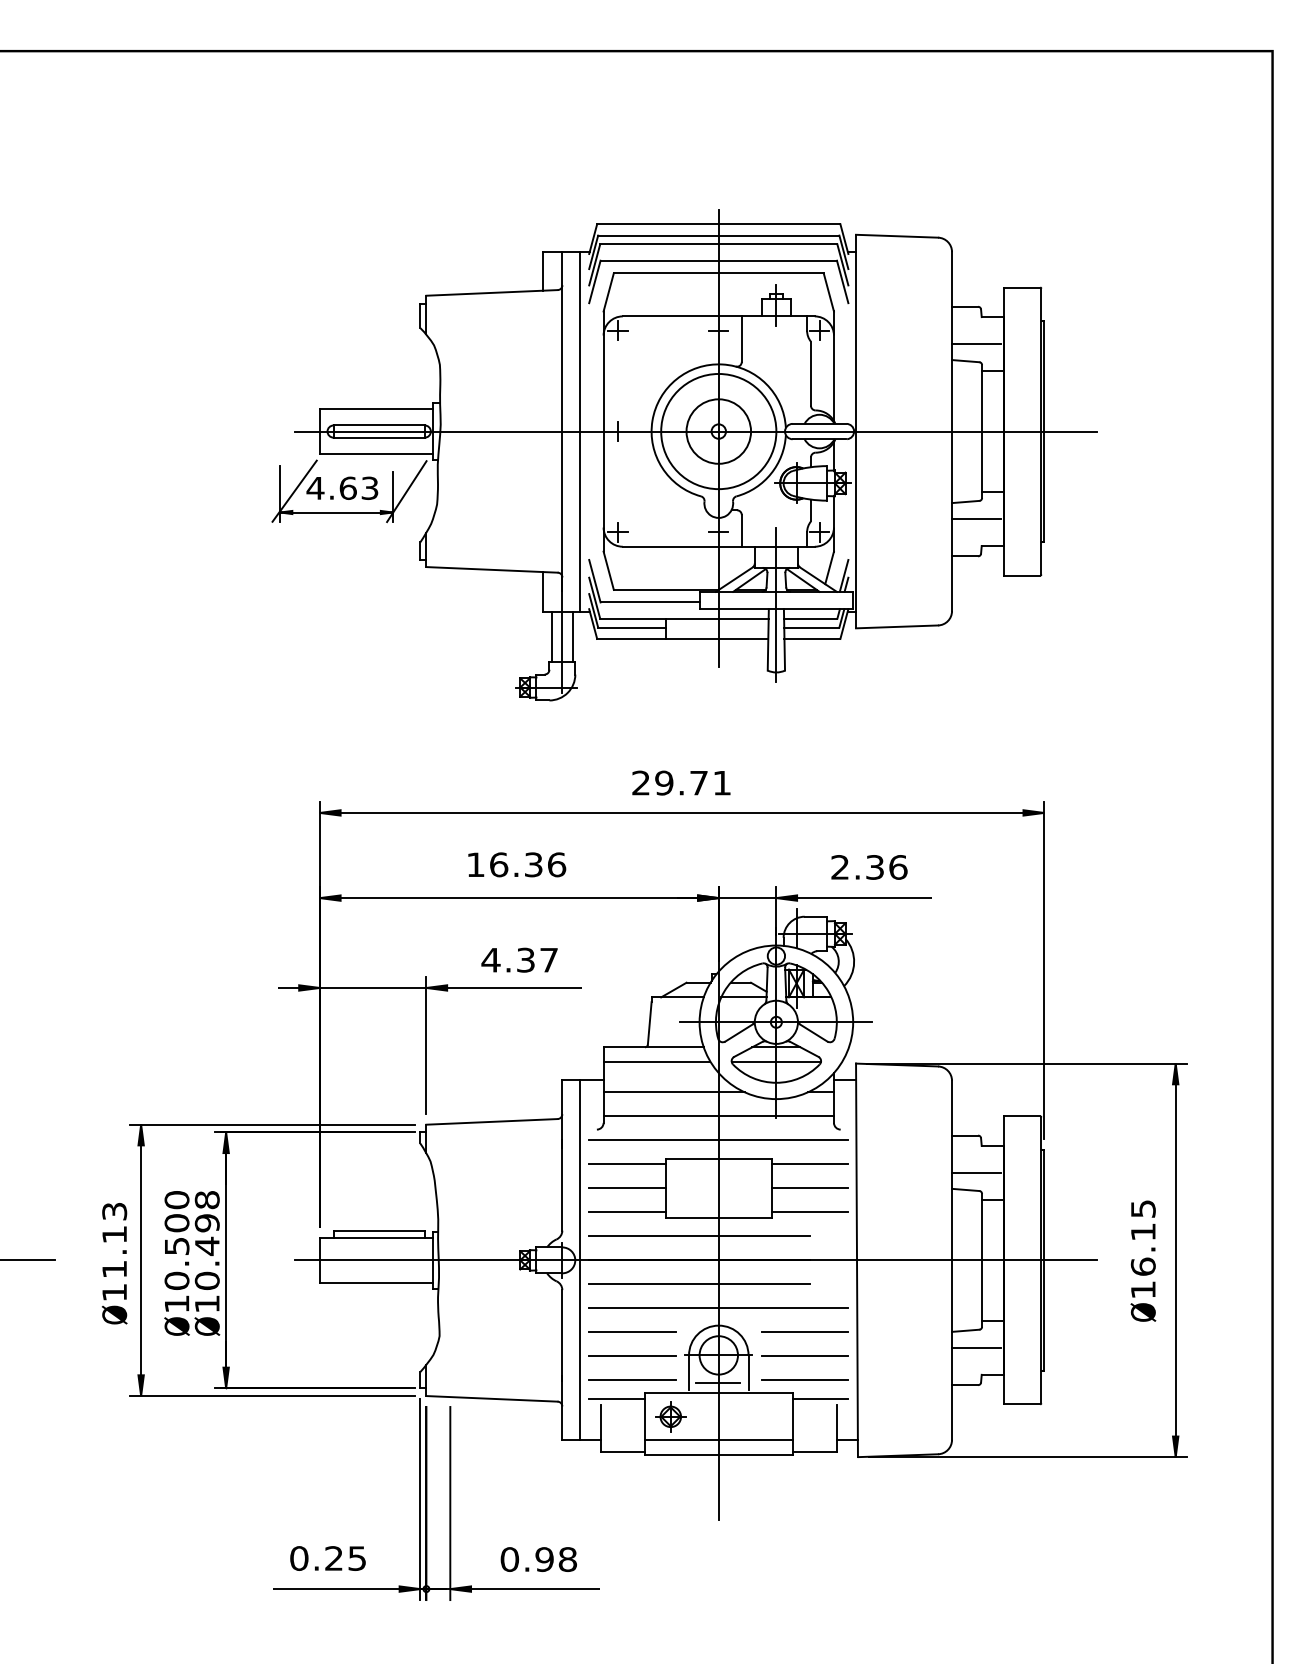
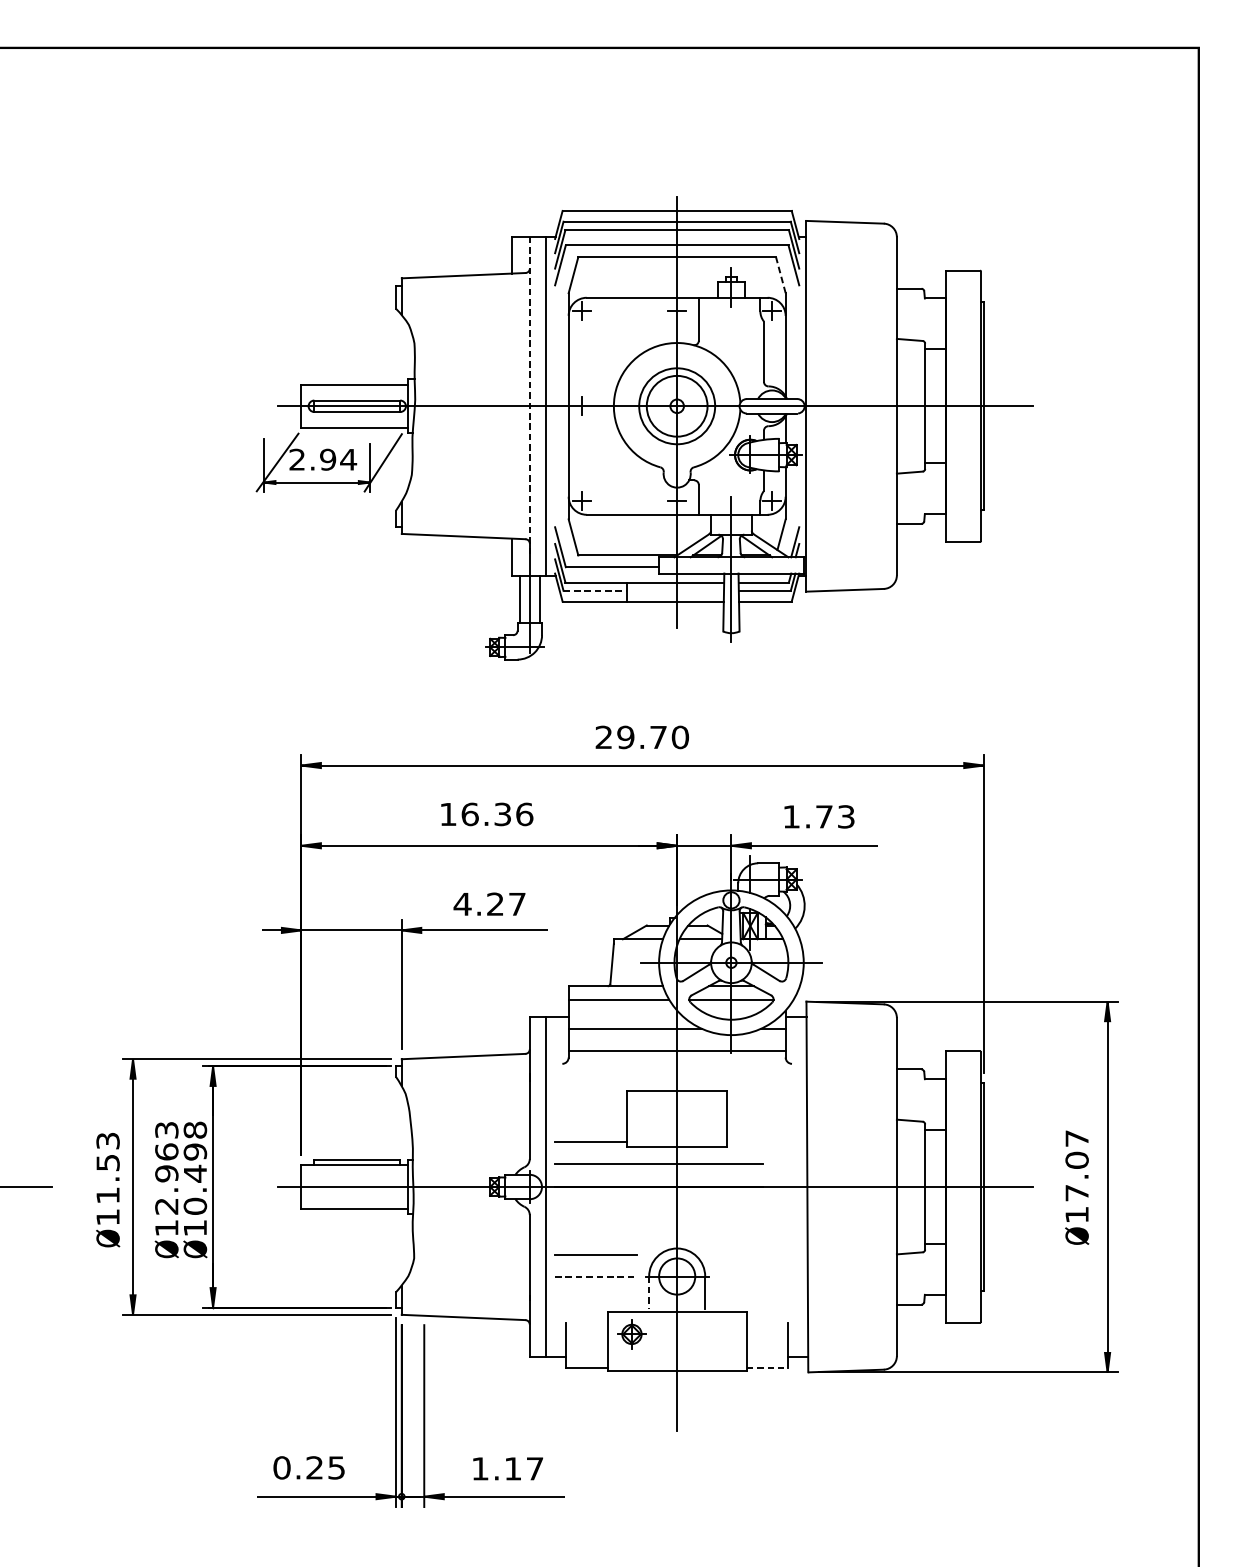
line: (828, 292) -> (780, 275), solid -> dashed
line: (976, 344) -> (919, 324), removed
line: (562, 421) -> (529, 396), solid -> dashed
circle: (718, 431) -> (676, 406), size x0.7
text: (342, 487) -> (322, 458), 4.63 -> 2.94
line: (976, 518) -> (919, 488), removed
line: (632, 627) -> (595, 590), solid -> dashed
text: (722, 782) -> (680, 736), 29.71 -> 29.70
text: (869, 867) -> (819, 816), 2.36 -> 1.73
text: (525, 960) -> (495, 904), 4.37 -> 4.27
line: (718, 1140) -> (676, 1074), removed
line: (627, 1164) -> (591, 1096), removed
line: (809, 1164) -> (762, 1096), removed
line: (976, 1173) -> (919, 1105), removed
line: (627, 1188) -> (591, 1119), removed
line: (809, 1188) -> (762, 1119), removed
line: (809, 1212) -> (762, 1141), removed
text: (114, 1234) -> (107, 1162), 11.13 -> 11.53
text: (1142, 1237) -> (1076, 1165), 16.15 -> 17.07
text: (176, 1240) -> (166, 1168), 10.500 -> 12.963
line: (699, 1284) -> (659, 1209), removed
line: (718, 1308) -> (676, 1232), removed
line: (804, 1332) -> (757, 1254), removed
line: (976, 1347) -> (919, 1269), removed
line: (804, 1355) -> (757, 1276), removed
line: (632, 1356) -> (595, 1277), solid -> dashed
line: (689, 1373) -> (649, 1293), solid -> dashed
line: (632, 1379) -> (595, 1299), removed
line: (804, 1380) -> (757, 1300), removed
line: (717, 1382) -> (675, 1302), removed
line: (616, 1398) -> (580, 1317), removed
line: (820, 1398) -> (772, 1317), removed
line: (718, 1440) -> (676, 1356), removed
line: (815, 1452) -> (768, 1368), solid -> dashed
text: (538, 1559) -> (507, 1468), 0.98 -> 1.17

